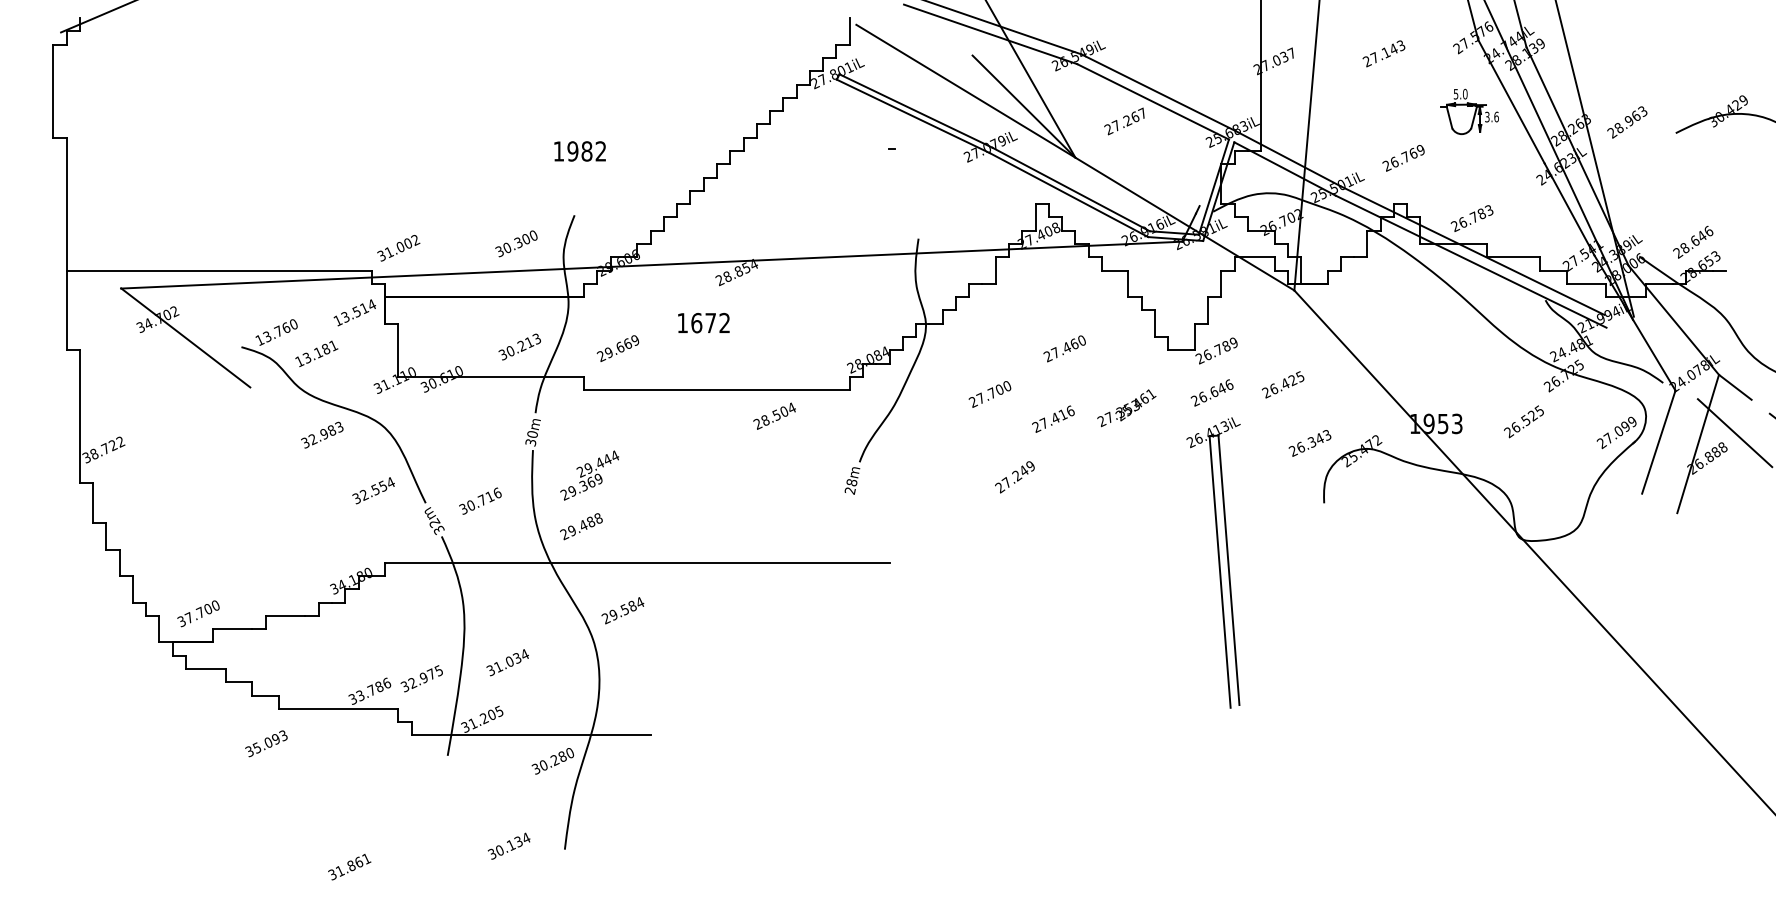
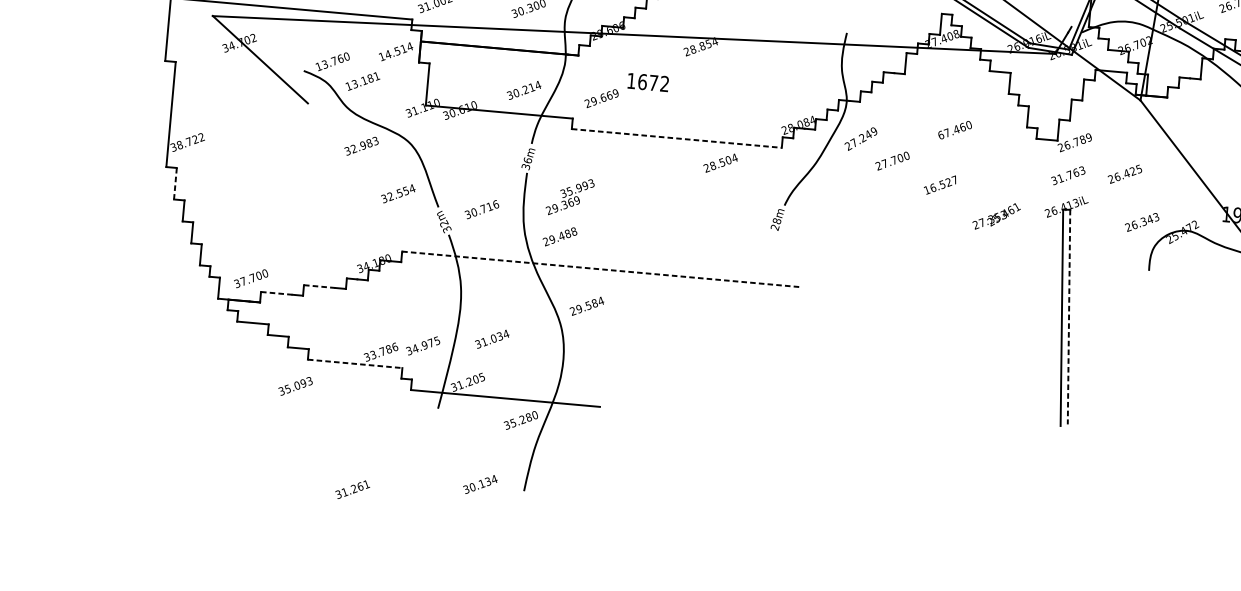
text: (345, 316) -> (388, 54), 13.514 -> 14.514
text: (703, 323) -> (647, 82), moved
text: (536, 338) -> (537, 84), 30.213 -> 30.214
text: (1047, 356) -> (940, 135), 27.460 -> 67.460
line: (716, 390) -> (676, 138), solid -> dashed
text: (1211, 392) -> (1067, 175), 26.646 -> 31.763
text: (1126, 408) -> (996, 216), moved
text: (1053, 418) -> (940, 184), 27.416 -> 16.527
text: (532, 433) -> (527, 159), 30m -> 36m
text: (597, 463) -> (577, 188), 29.444 -> 35.993
text: (1014, 477) -> (860, 139), moved
line: (93, 503) -> (175, 184), solid -> dashed
line: (637, 562) -> (601, 269), solid -> dashed
line: (1229, 570) -> (1069, 317), solid -> dashed
line: (285, 615) -> (319, 286), solid -> dashed
line: (232, 629) -> (276, 293), solid -> dashed
text: (412, 682) -> (415, 348), 32.975 -> 34.975
line: (338, 708) -> (355, 363), solid -> dashed
text: (543, 765) -> (513, 423), 30.280 -> 35.280
text: (351, 865) -> (354, 488), 31.861 -> 31.261

